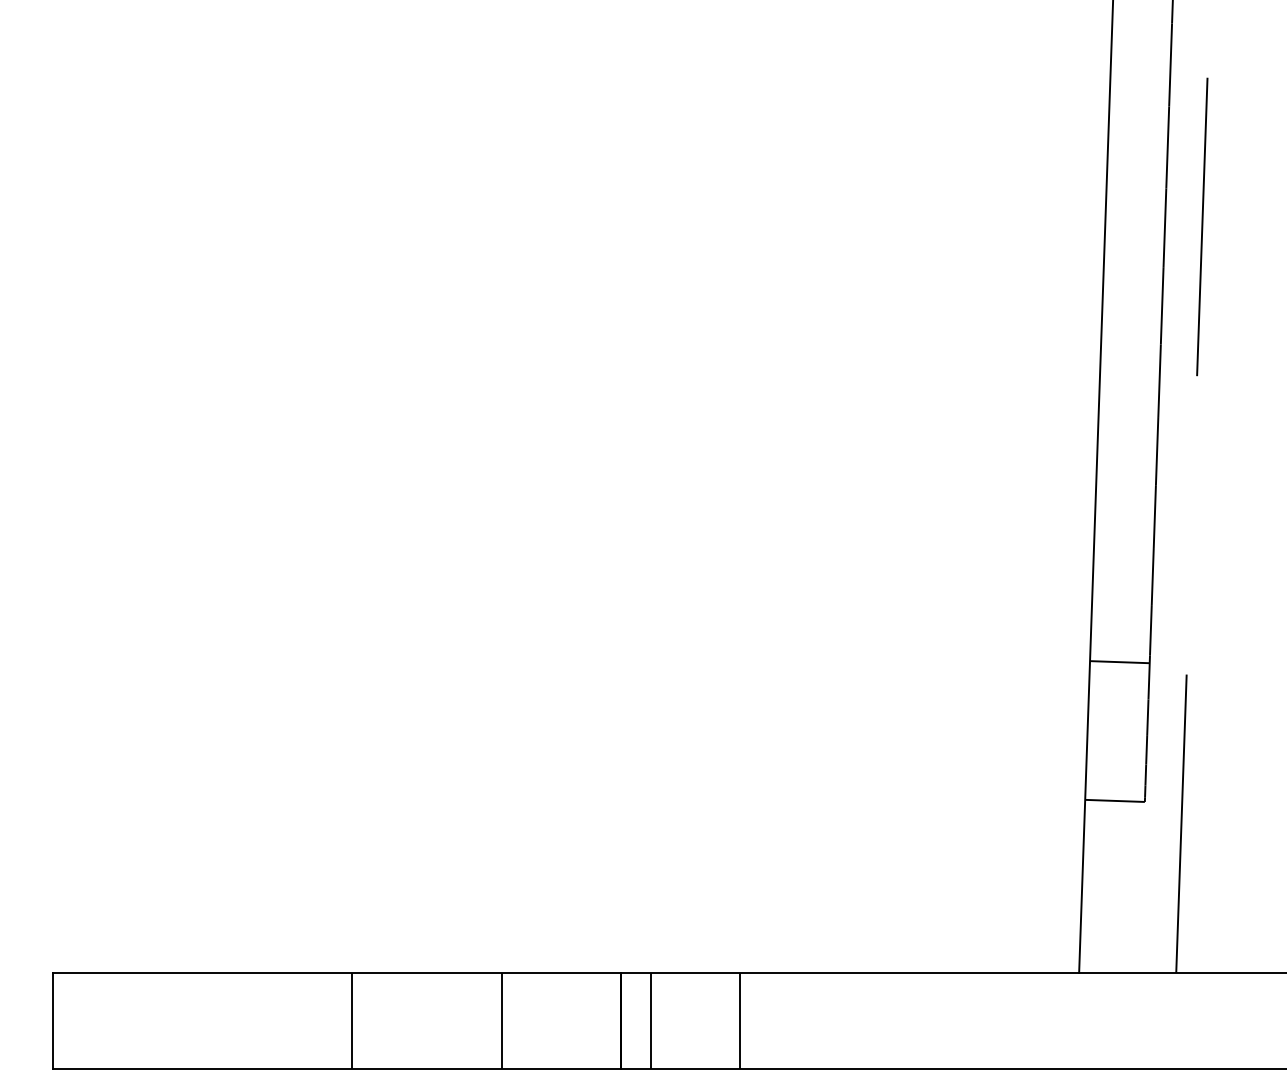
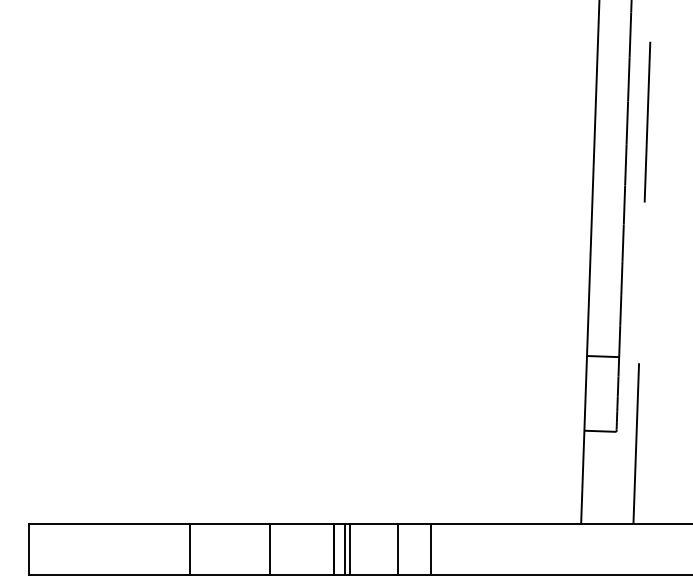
line: (639, 1020) -> (344, 549), added
line: (799, 1020) -> (430, 549), added

